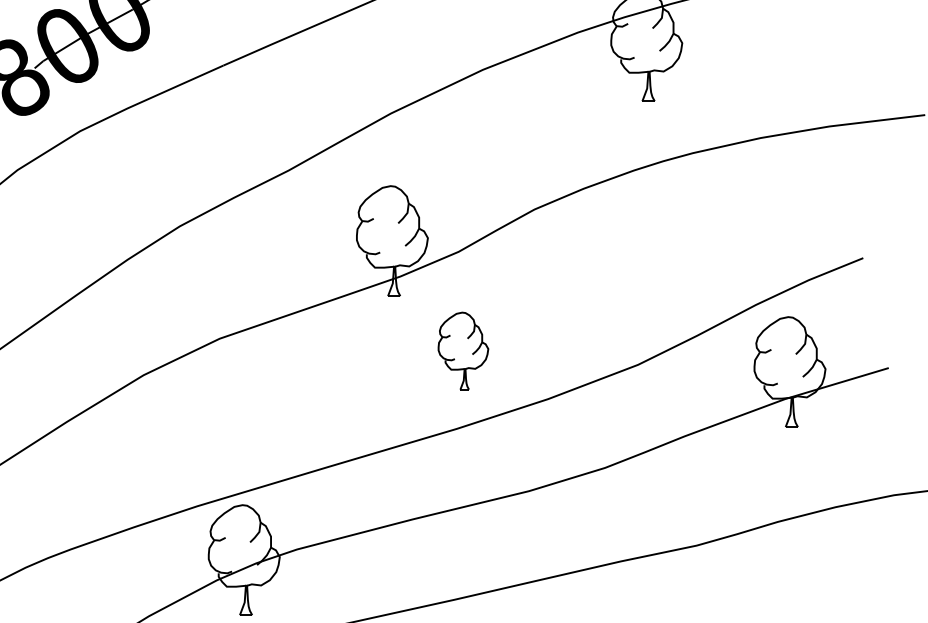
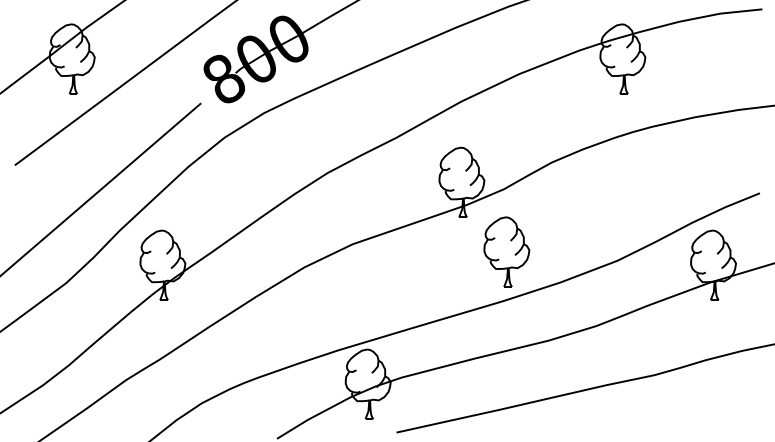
part: (462, 350) -> (506, 251), size x1.43

